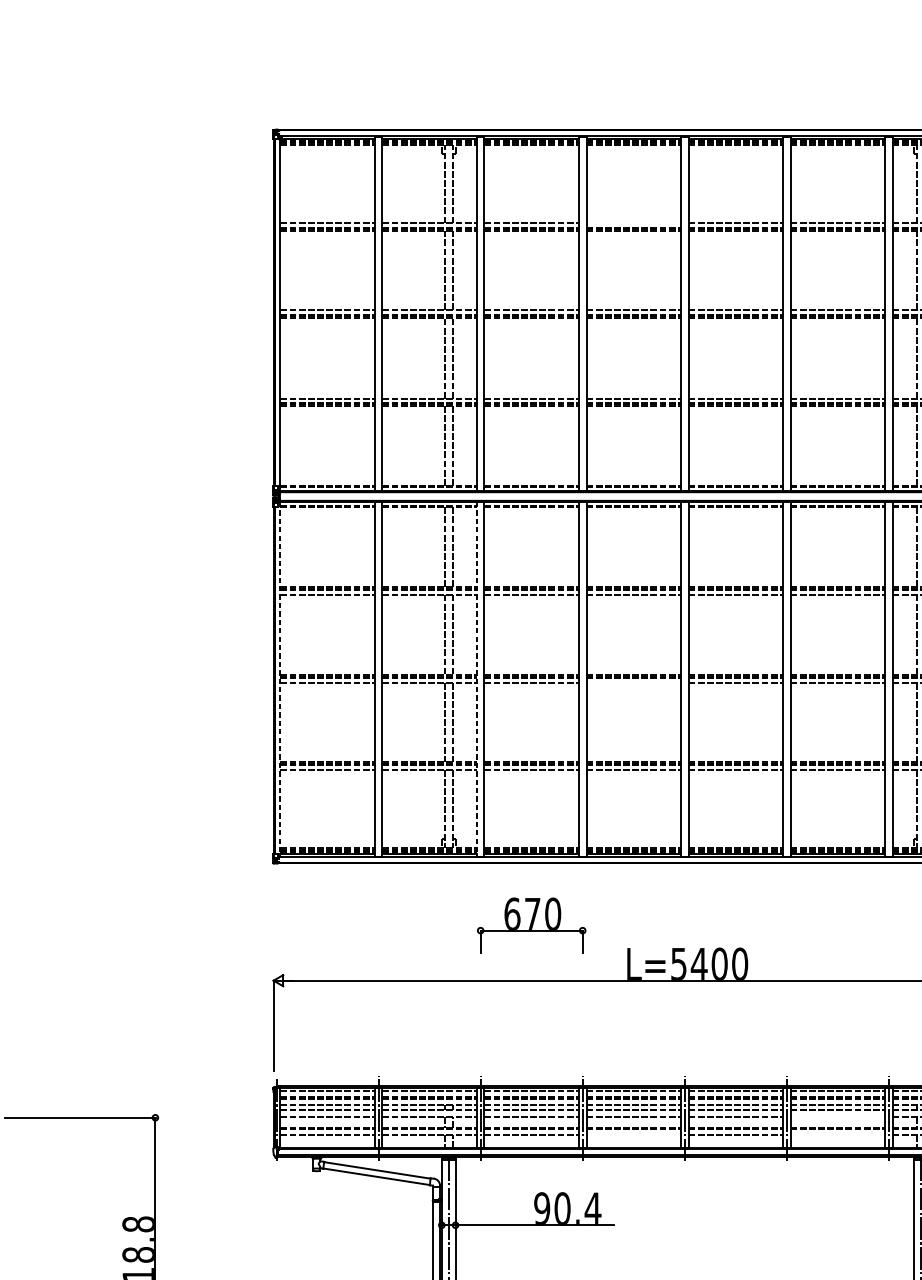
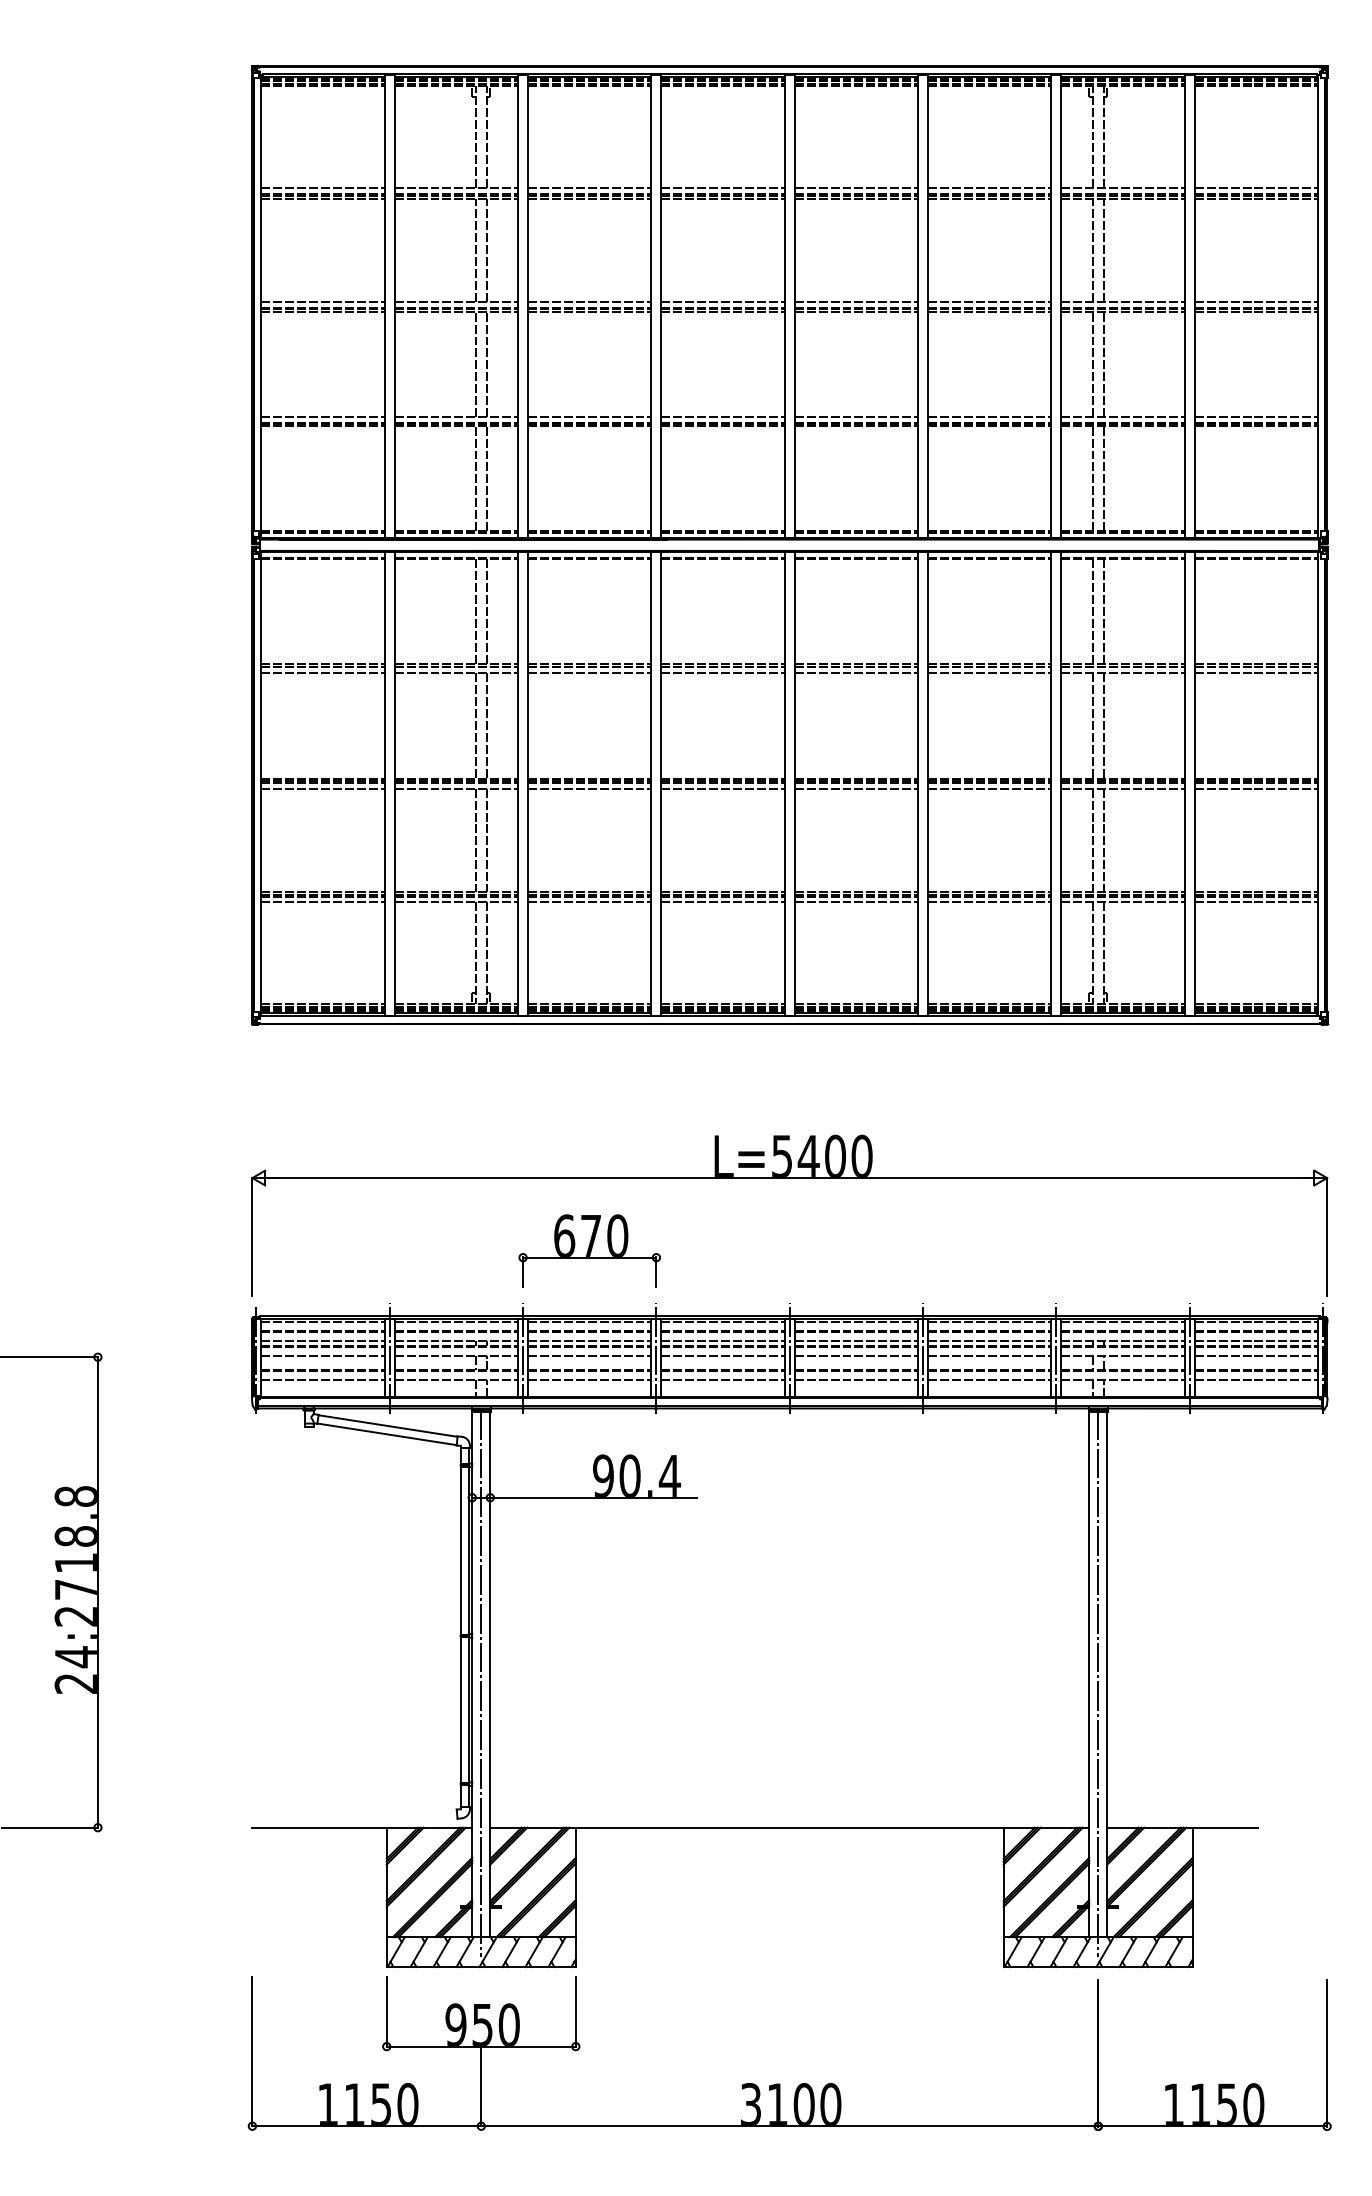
line: (633, 223) -> (722, 188), added
line: (280, 679) -> (261, 784), dashed -> solid
line: (477, 679) -> (518, 784), dashed -> solid
line: (633, 682) -> (722, 788), added
part: (531, 925) -> (589, 1250), moved
line: (837, 1117) -> (989, 1356), added
line: (633, 1135) -> (722, 1380), added
line: (837, 1135) -> (989, 1380), added

